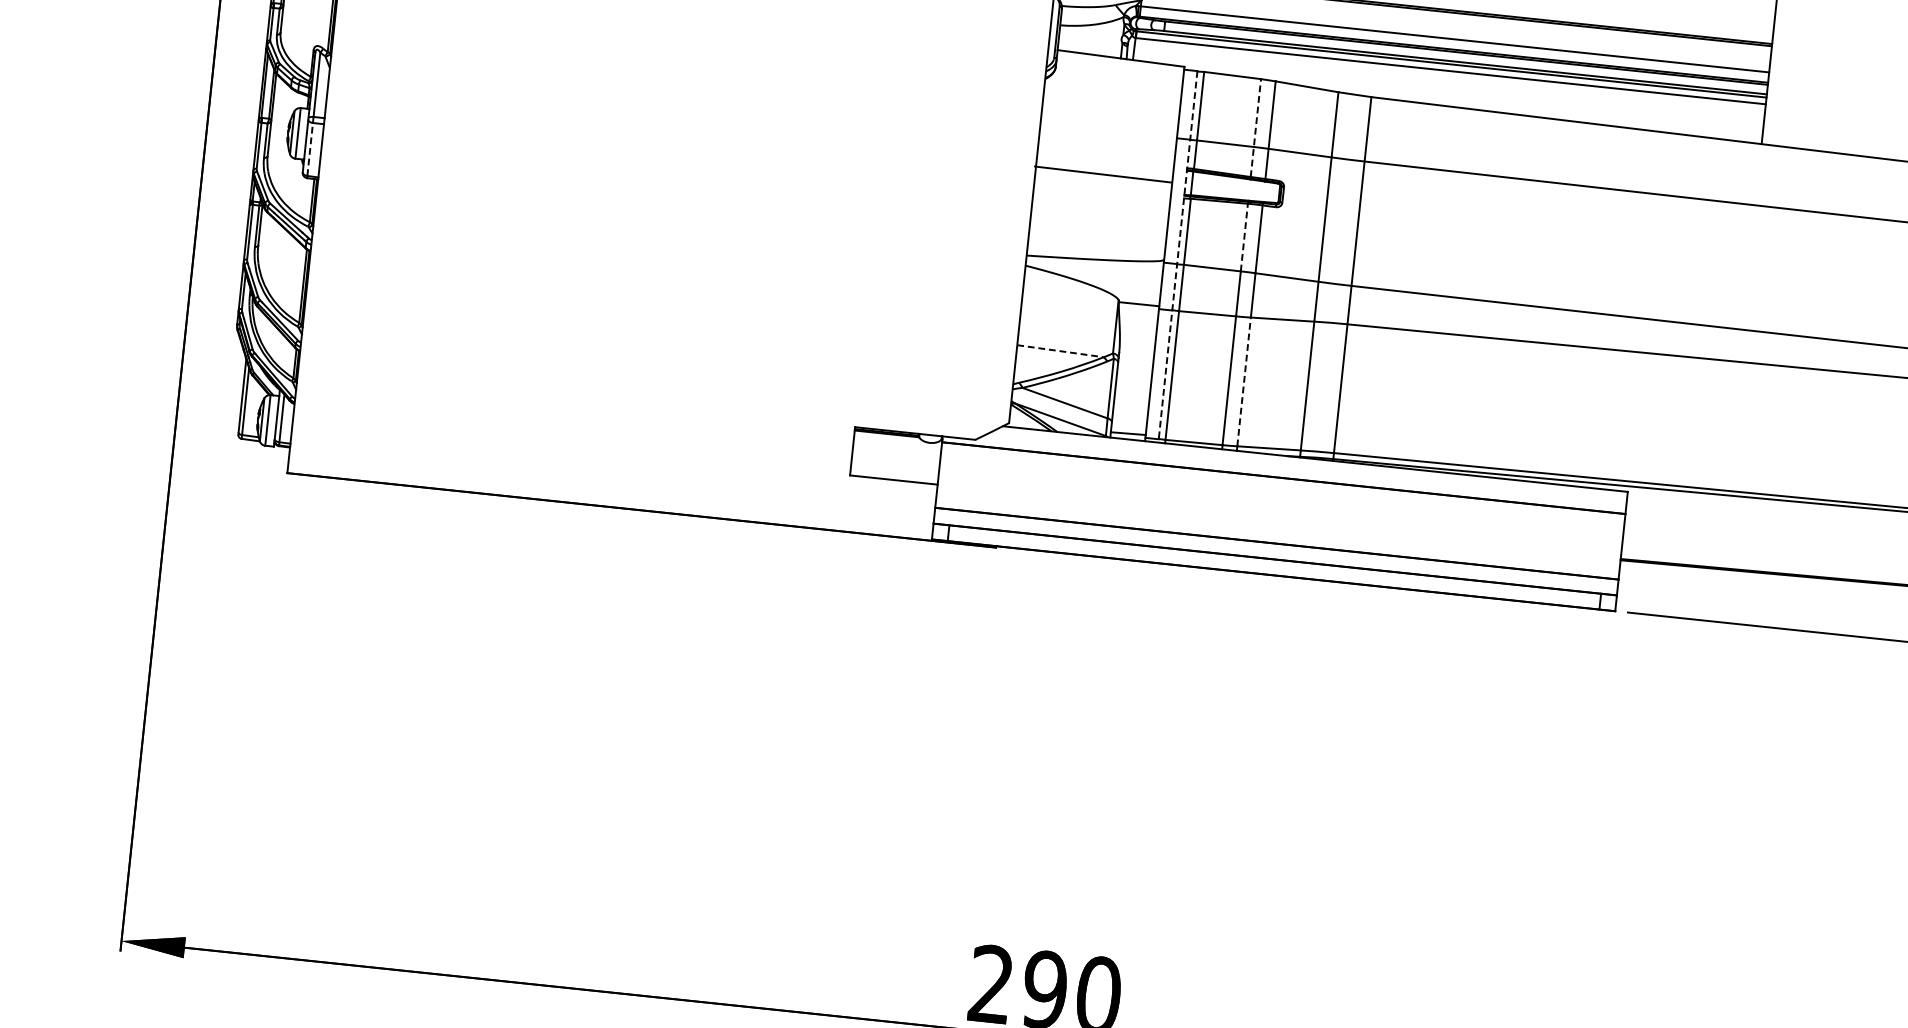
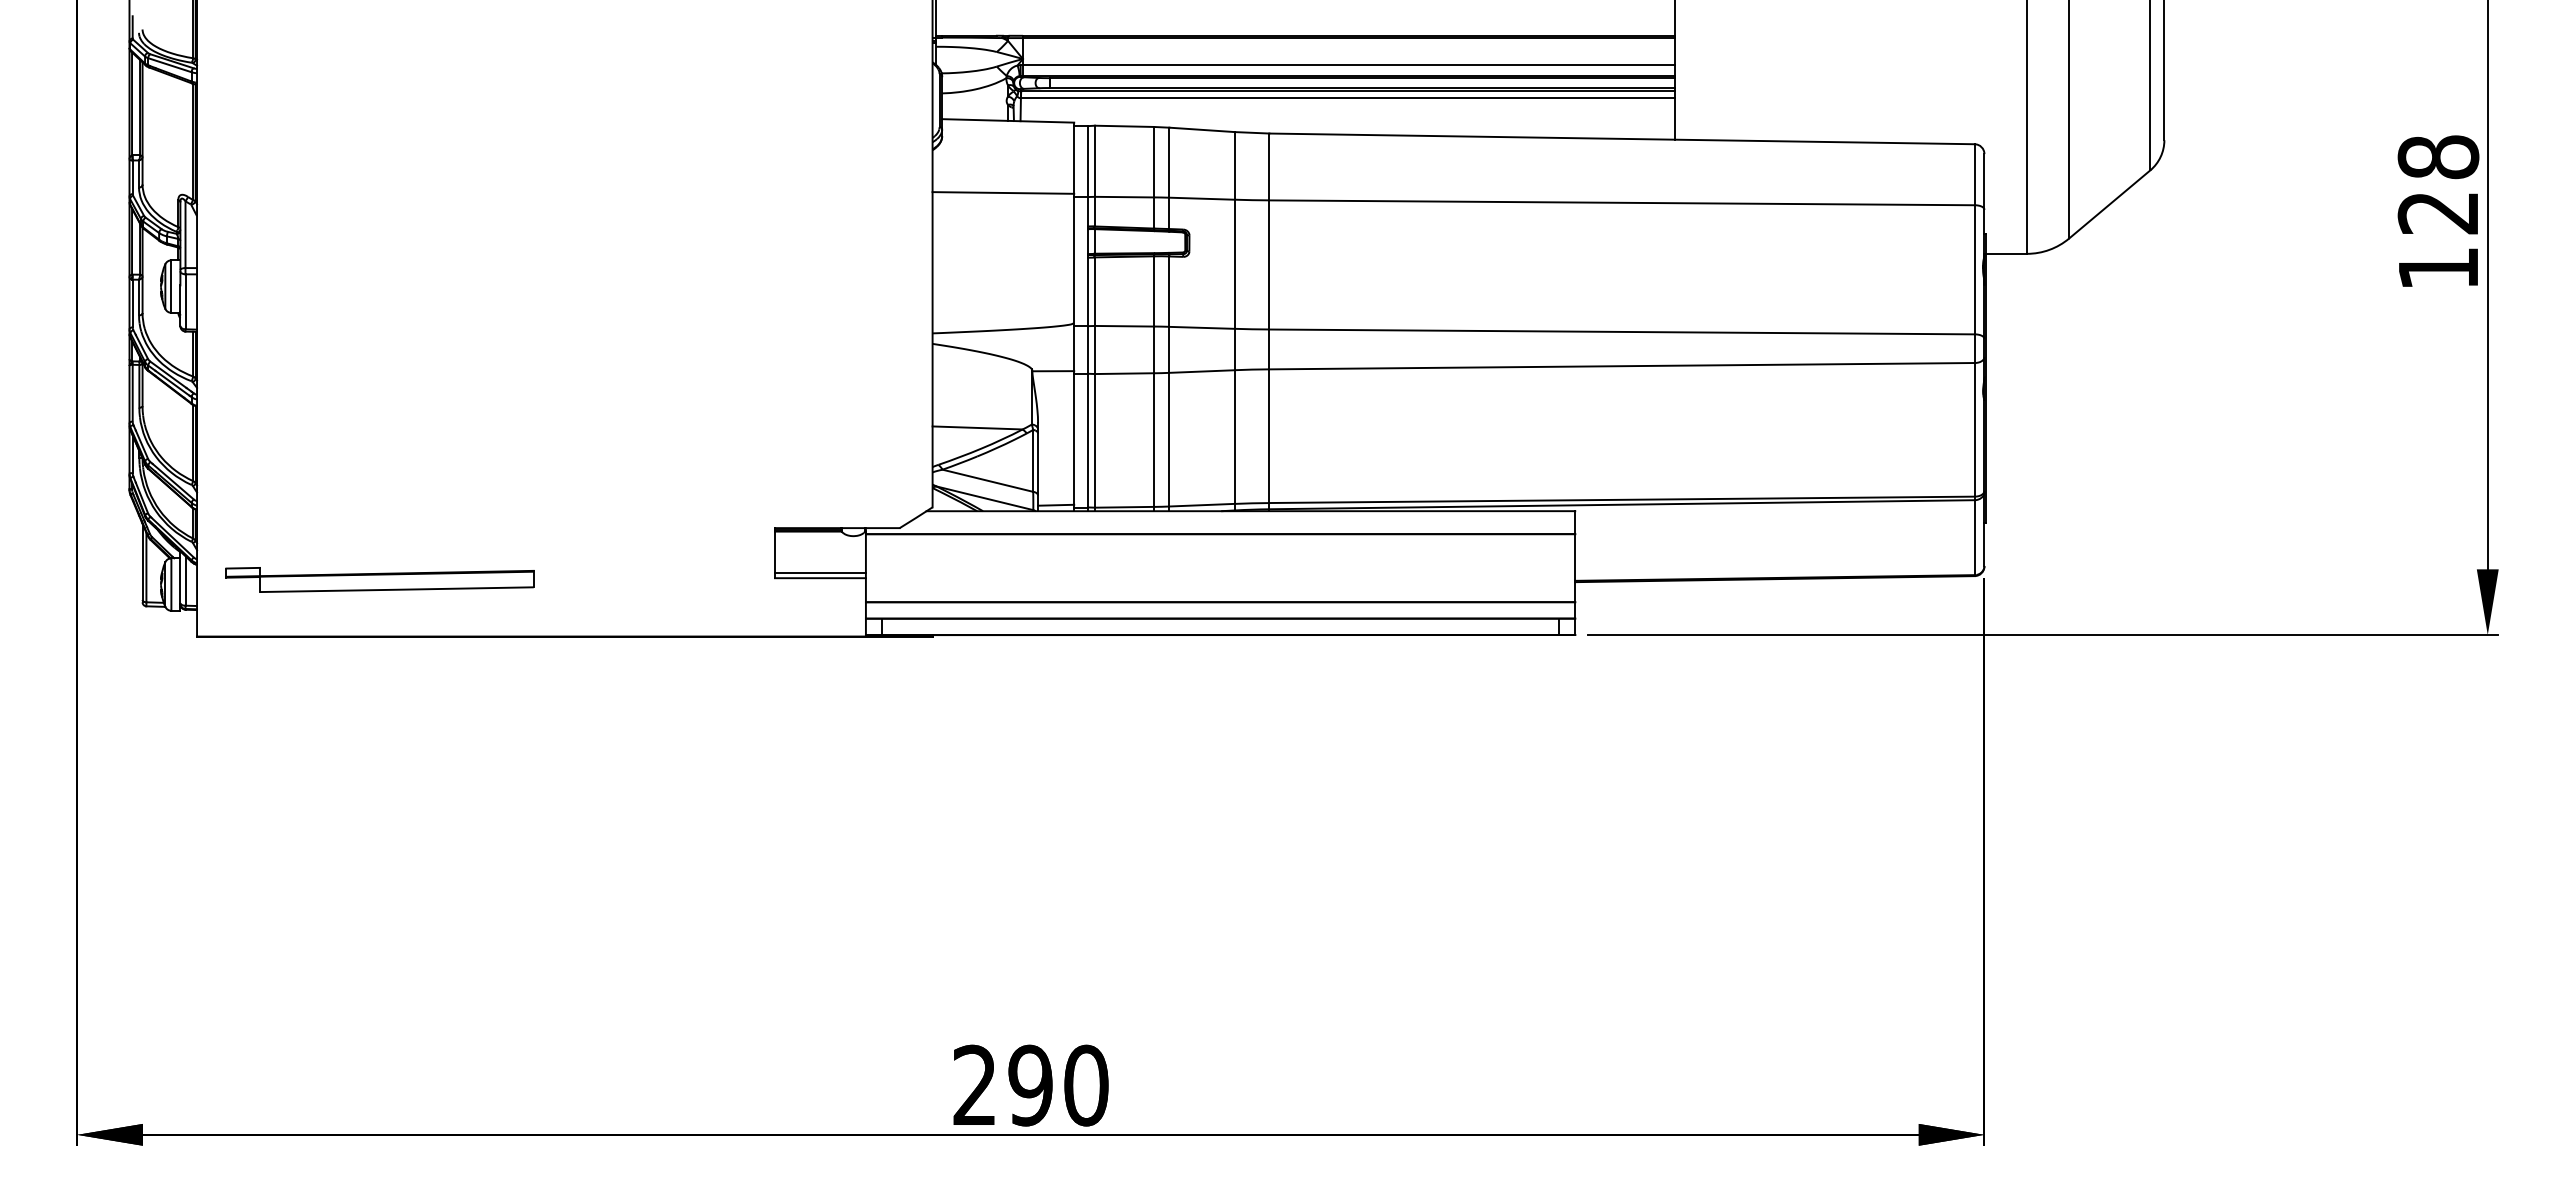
line: (1256, 127) -> (1154, 177), dashed -> solid
line: (310, 149) -> (185, 301), dashed -> solid
line: (1103, 174) -> (1003, 192), moved
line: (1244, 236) -> (1154, 290), dashed -> solid
line: (1177, 256) -> (1087, 318), dashed -> solid
line: (1061, 350) -> (978, 427), dashed -> solid
line: (1244, 381) -> (1169, 439), dashed -> solid
part: (468, 436) -> (379, 579), added
line: (893, 474) -> (819, 572), added

